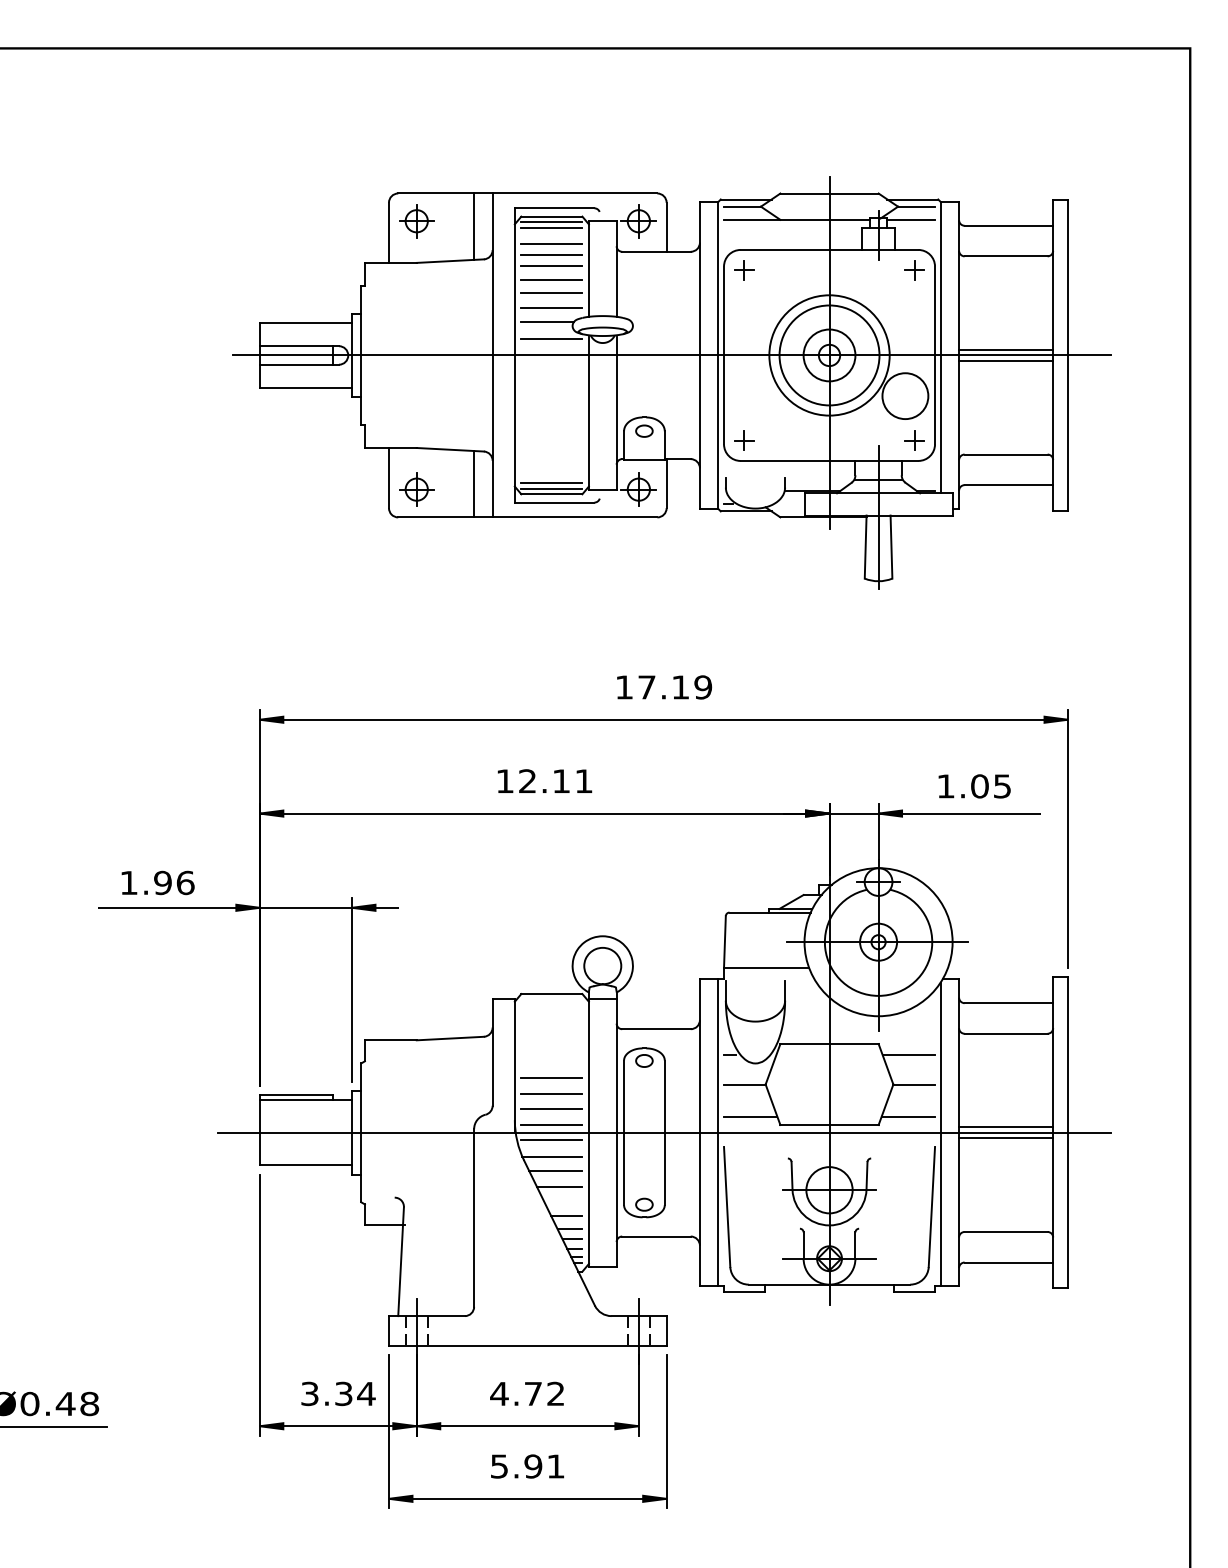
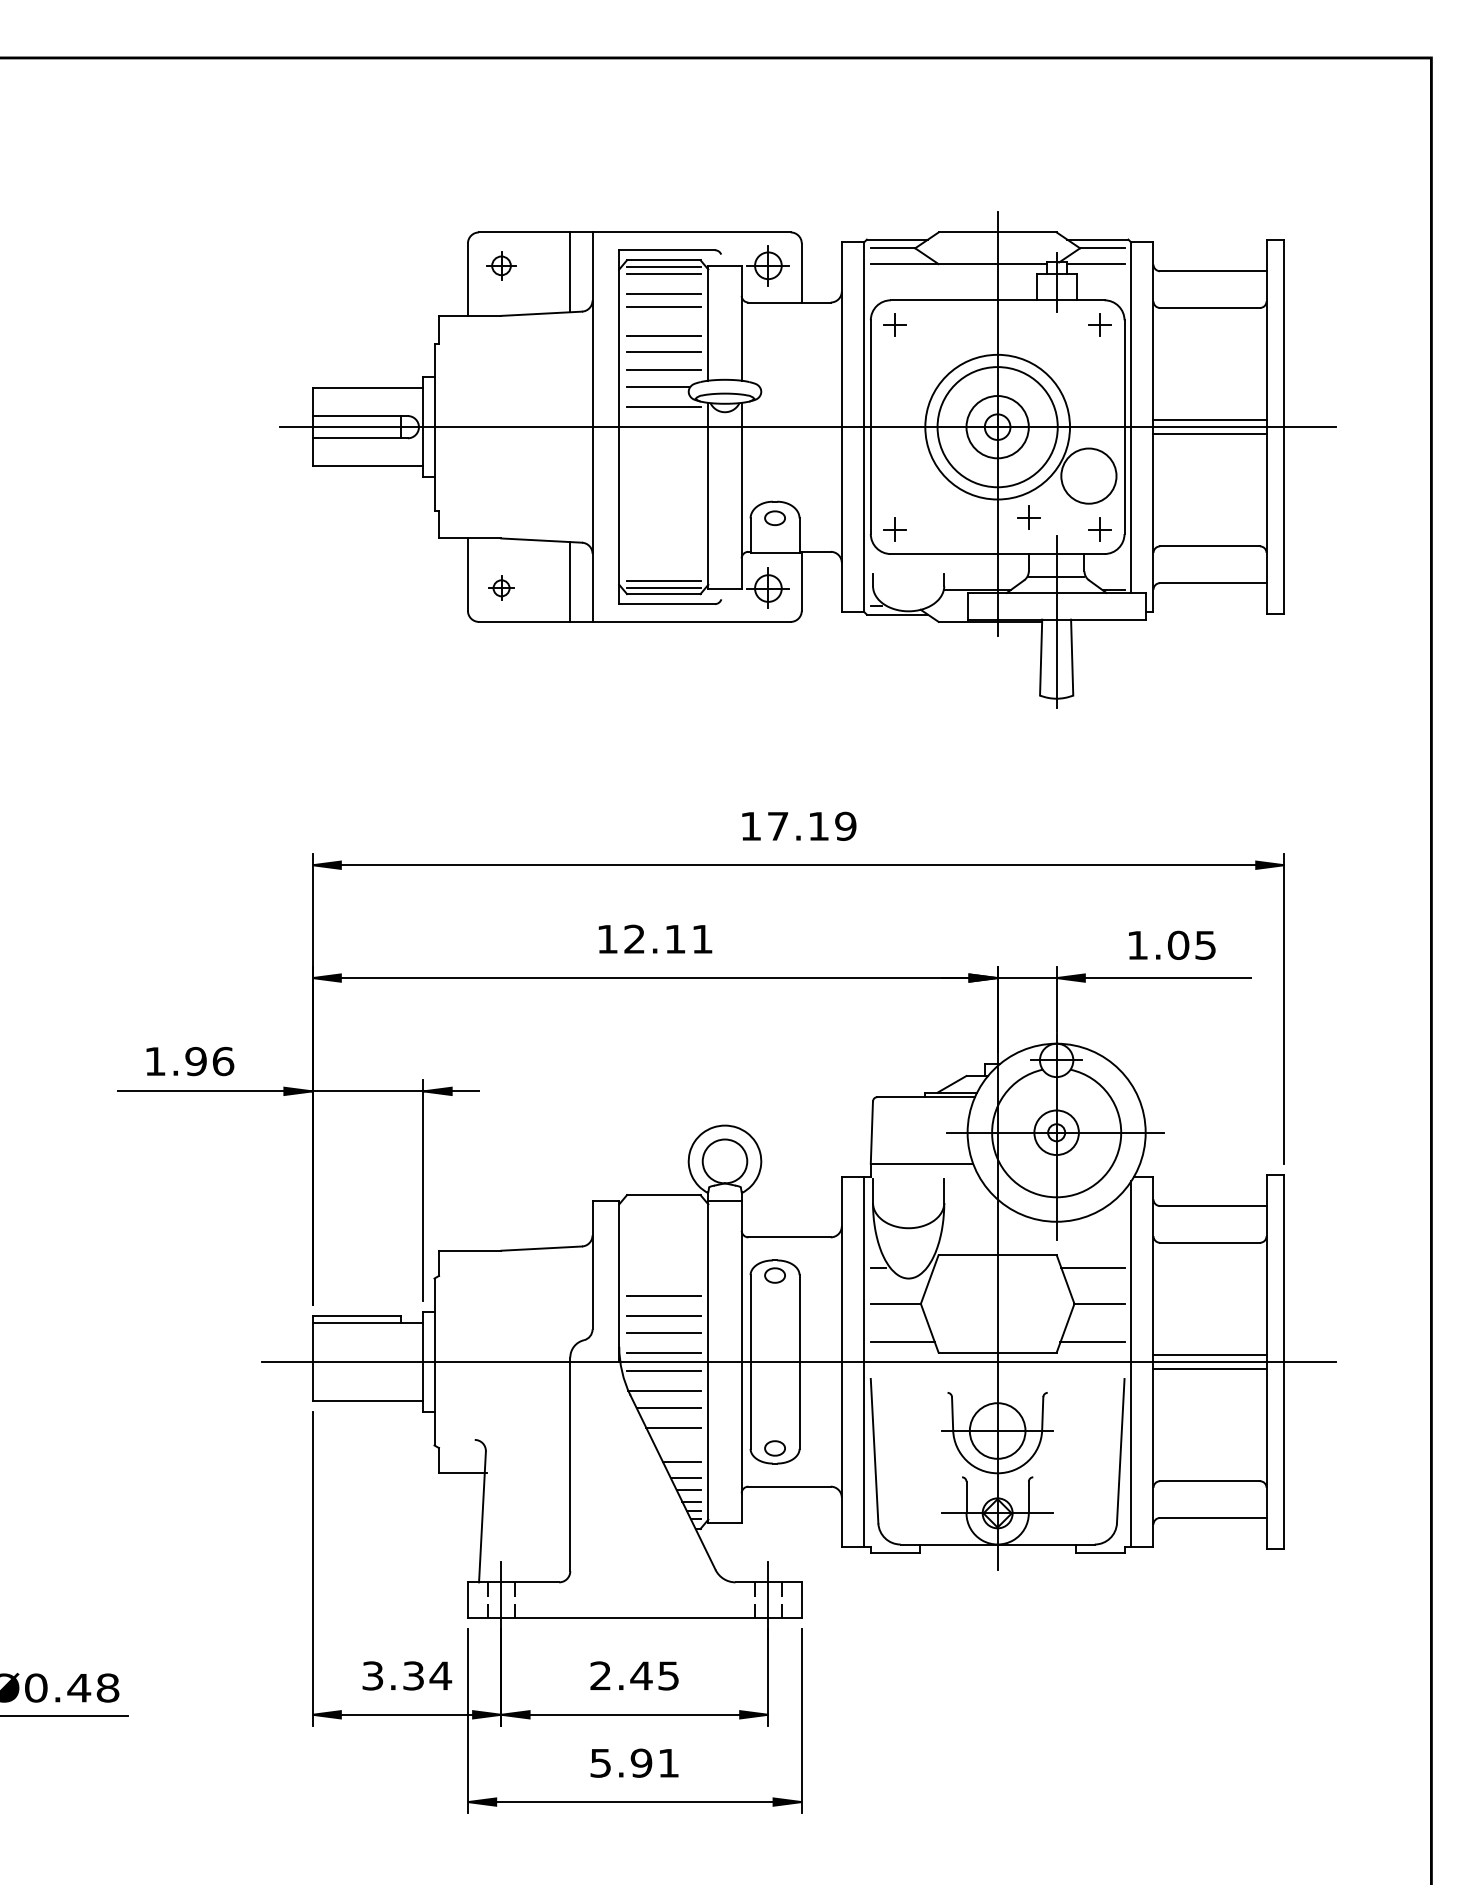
part: (416, 221) -> (501, 265), size x0.7
line: (551, 266) -> (663, 320), removed
part: (855, 430) -> (1028, 517), added
part: (416, 488) -> (501, 587), size x0.6
text: (526, 1393) -> (633, 1675), 4.72 -> 2.45

